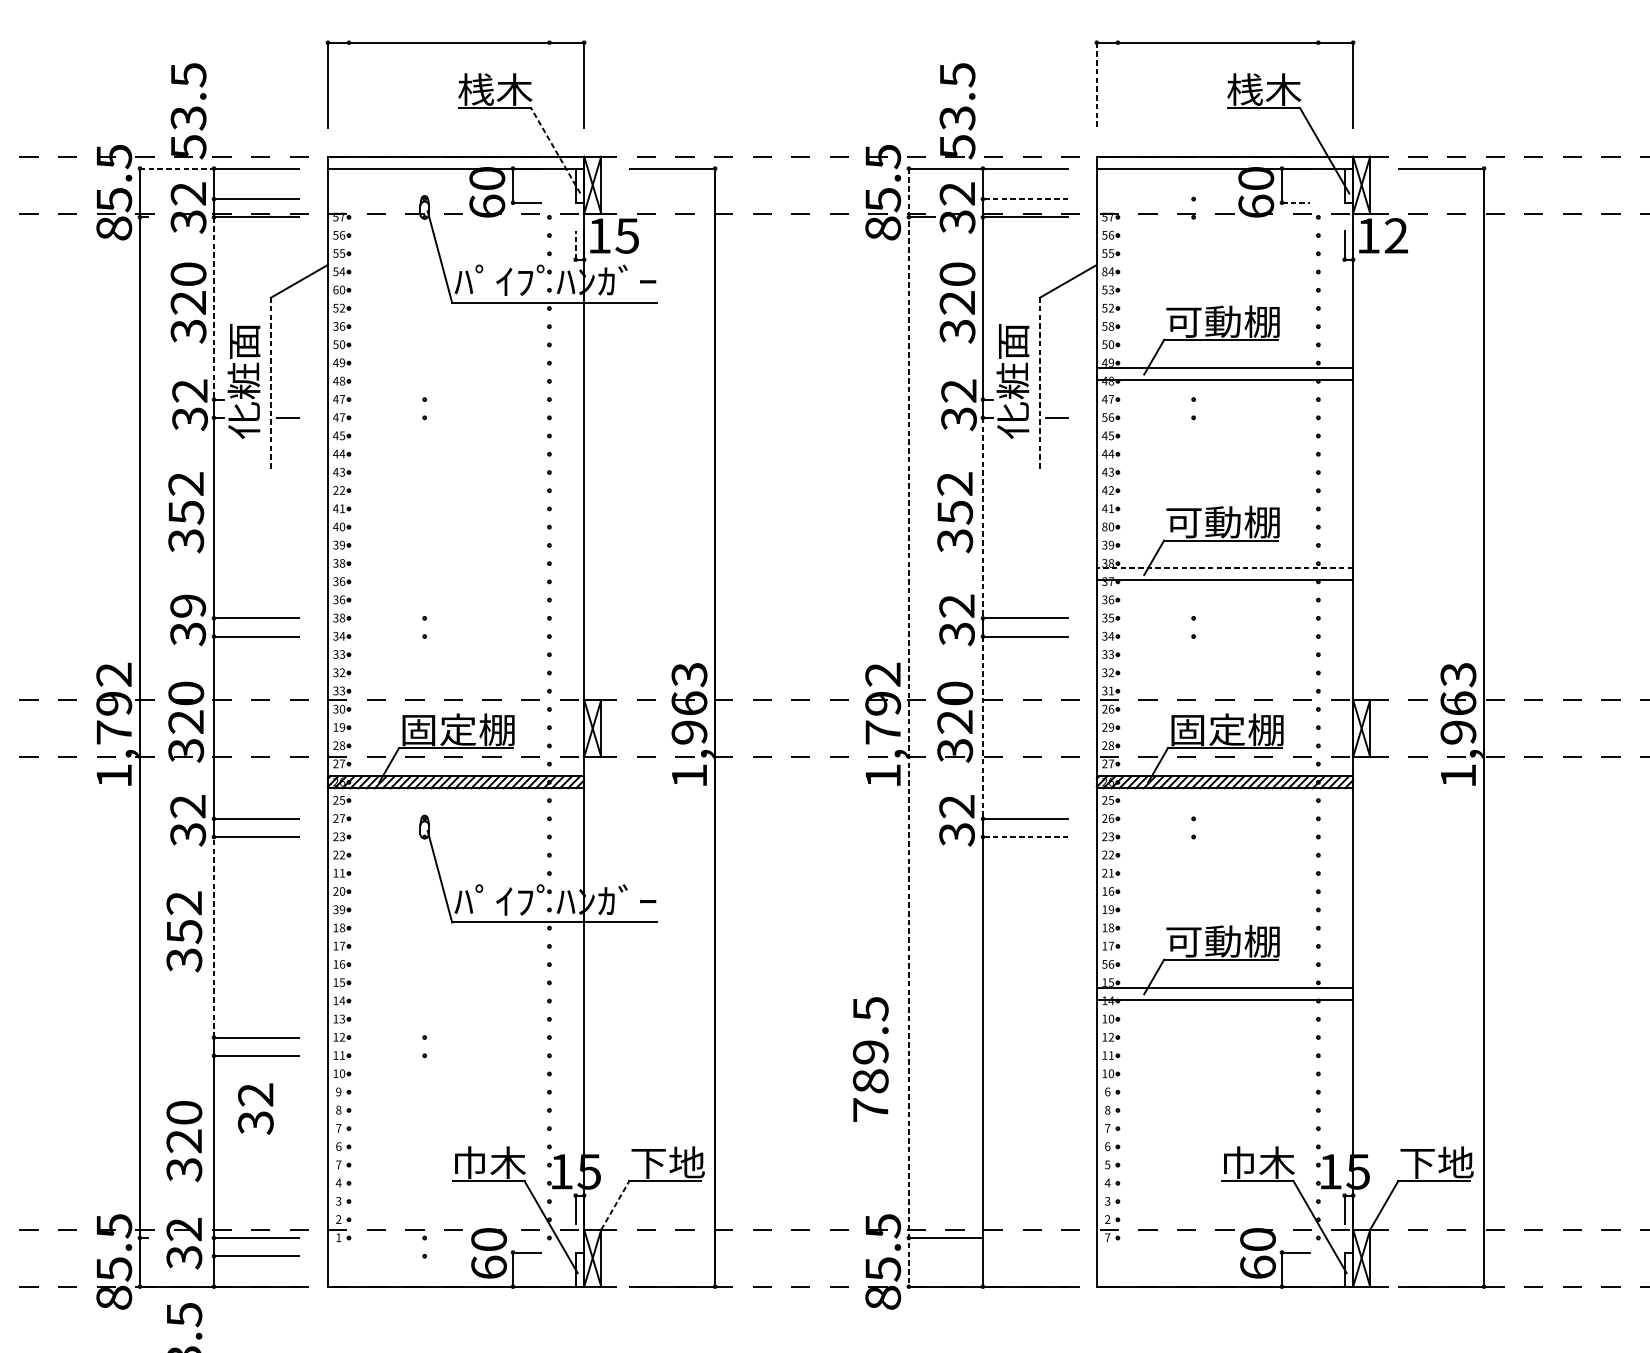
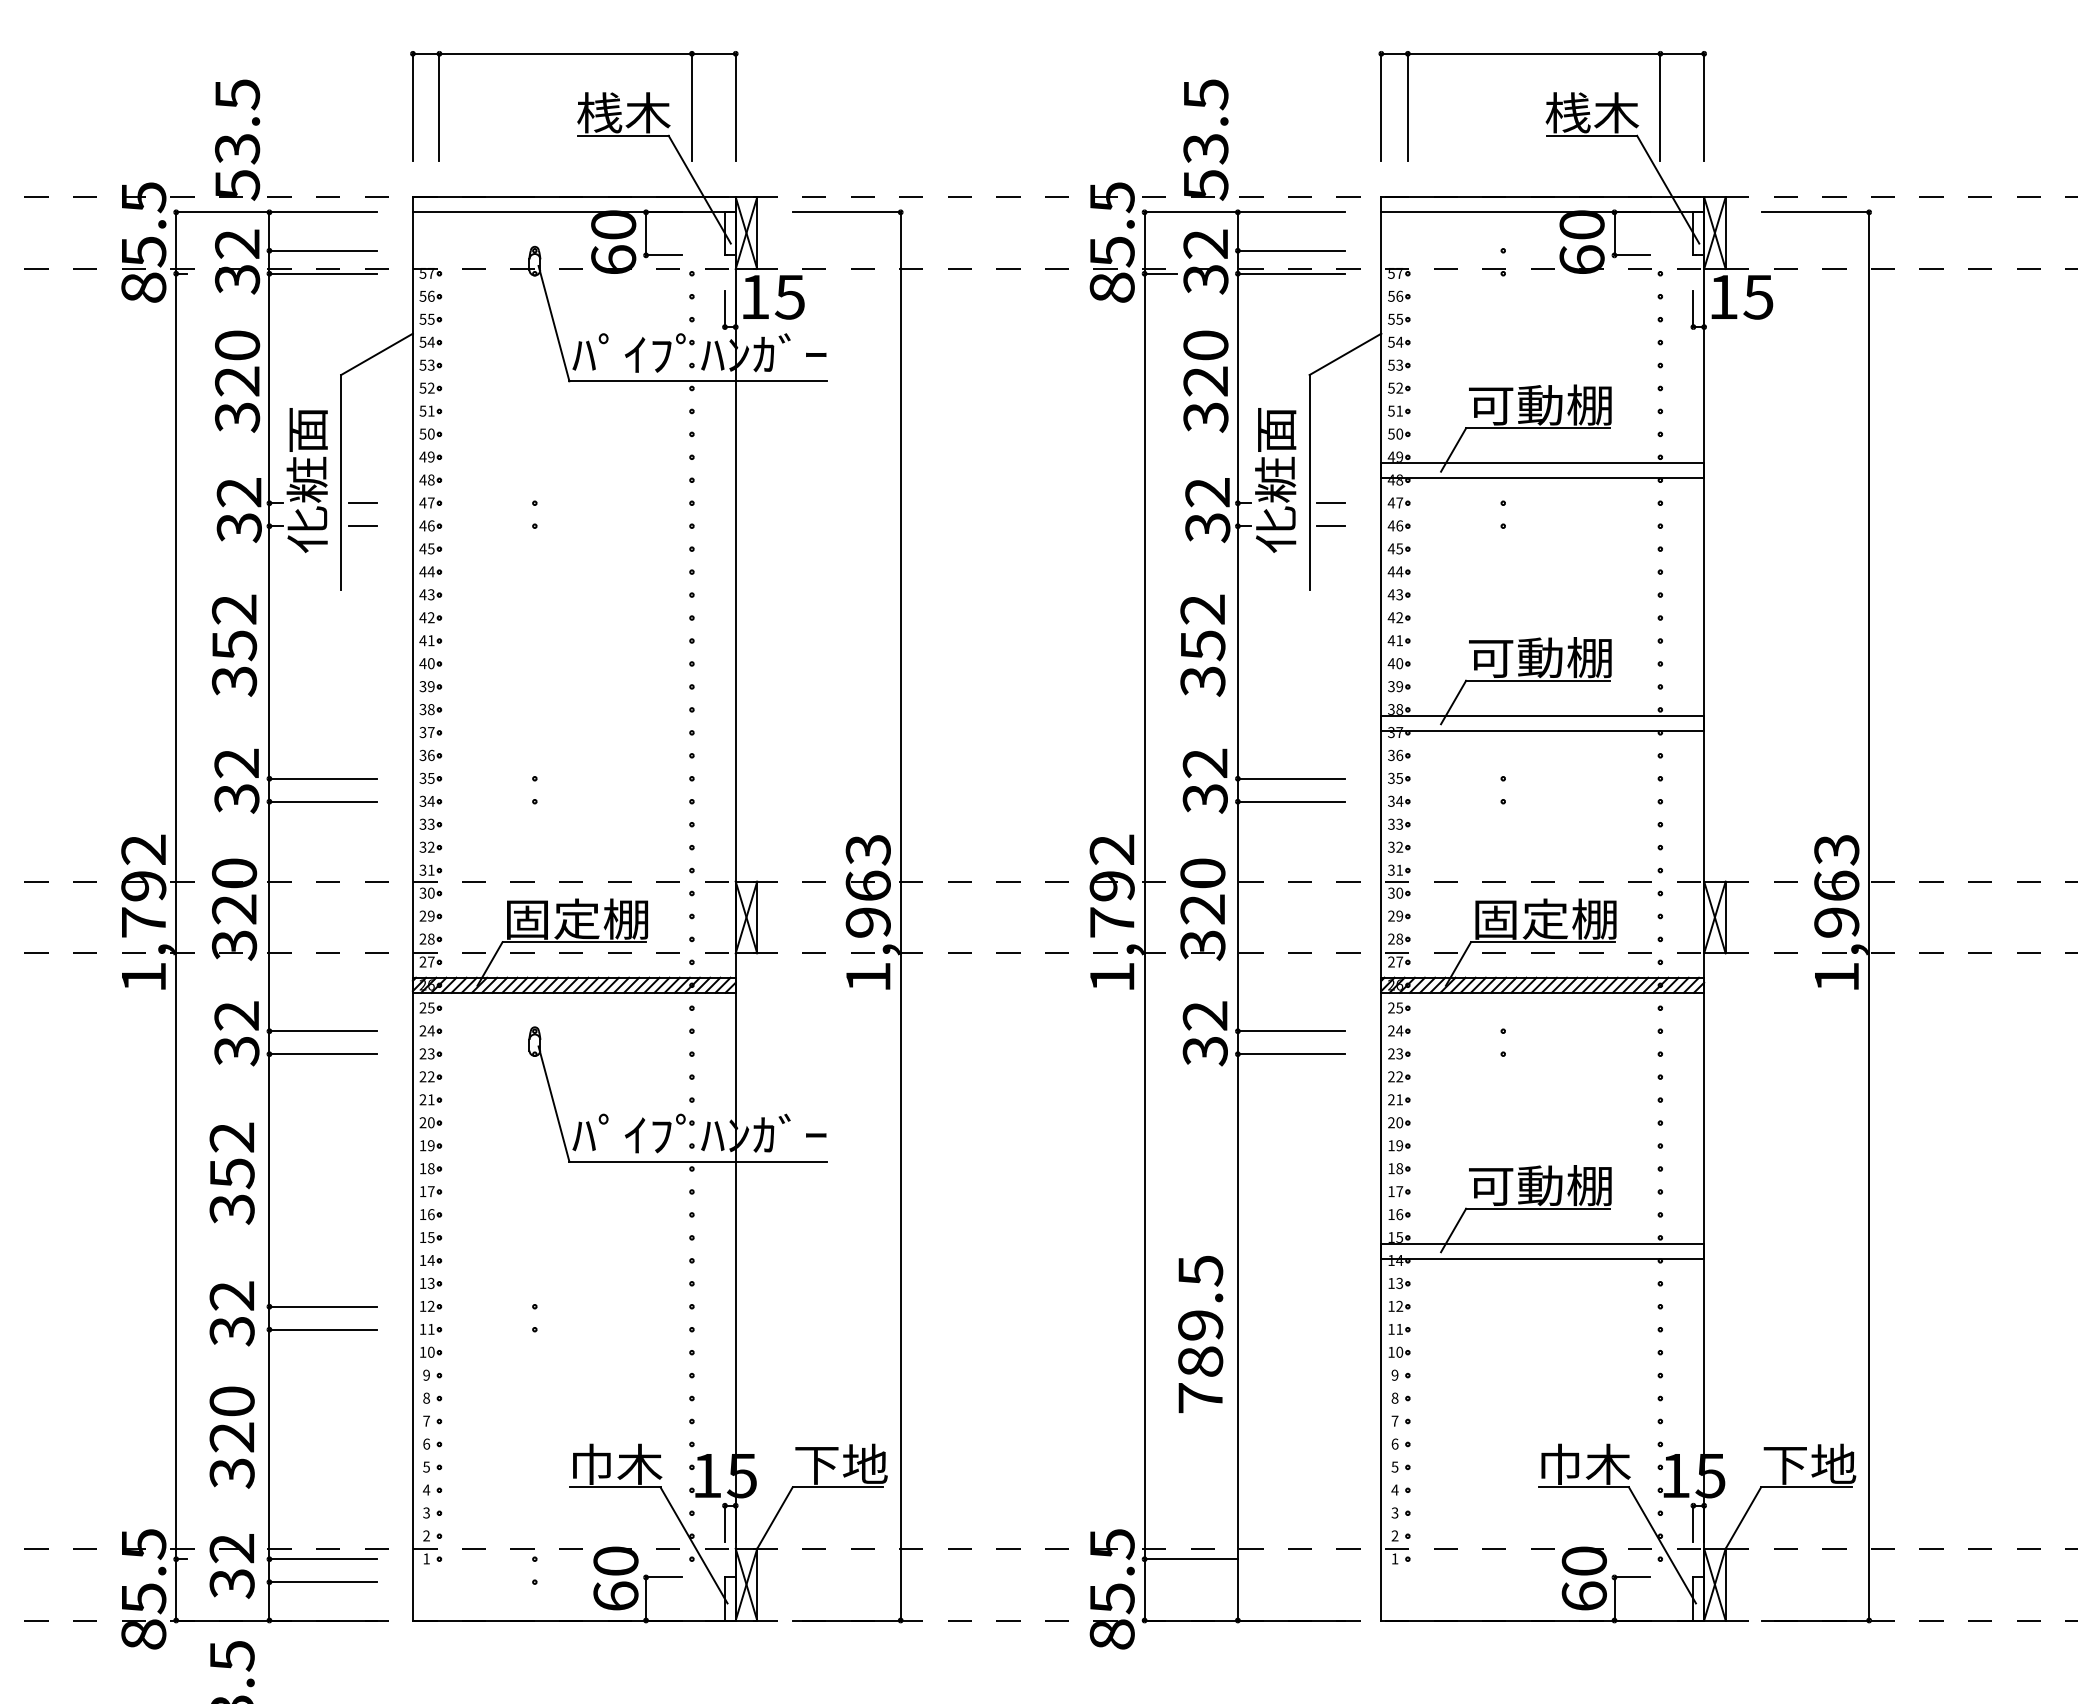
line: (348, 85) -> (439, 107), added
line: (549, 85) -> (691, 107), added
line: (1096, 85) -> (1381, 107), dashed -> solid
line: (1117, 85) -> (1407, 107), added
line: (1318, 85) -> (1660, 107), added
line: (555, 150) -> (699, 189), dashed -> solid
line: (176, 168) -> (222, 212), dashed -> solid
line: (1025, 198) -> (1291, 250), dashed -> solid
line: (1296, 202) -> (1632, 255), dashed -> solid
text: (1396, 235) -> (1758, 296), 12 -> 15
line: (575, 245) -> (724, 309), dashed -> solid
text: (1104, 271) -> (1391, 341), 84 -> 54
text: (338, 289) -> (426, 364), 60 -> 53
line: (214, 308) -> (269, 388), dashed -> solid
text: (339, 325) -> (427, 410), 36 -> 51
text: (1111, 325) -> (1399, 410), 58 -> 51
line: (271, 383) -> (341, 482), dashed -> solid
line: (1039, 383) -> (1309, 482), dashed -> solid
line: (287, 399) -> (362, 503), added
line: (1056, 399) -> (1330, 503), added
text: (342, 417) -> (431, 525), 47 -> 46
text: (1104, 417) -> (1391, 525), 56 -> 46
text: (335, 490) -> (422, 617), 22 -> 42
line: (982, 518) -> (1237, 652), dashed -> solid
text: (1104, 526) -> (1391, 663), 80 -> 40
line: (1224, 568) -> (1542, 715), dashed -> solid
text: (342, 581) -> (431, 732), 36 -> 37
text: (187, 606) -> (236, 763), 39 -> 32
text: (341, 617) -> (430, 777), 38 -> 35
text: (341, 690) -> (430, 869), 33 -> 31
text: (1108, 708) -> (1395, 892), 26 -> 30
text: (335, 726) -> (422, 915), 19 -> 29
line: (908, 727) -> (1144, 916), dashed -> solid
line: (982, 727) -> (1237, 916), dashed -> solid
text: (341, 818) -> (430, 1030), 27 -> 24
text: (1111, 818) -> (1399, 1030), 26 -> 24
line: (1025, 837) -> (1291, 1054), dashed -> solid
text: (335, 873) -> (422, 1099), 11 -> 21
text: (1108, 891) -> (1395, 1122), 16 -> 20
text: (335, 909) -> (422, 1145), 39 -> 19
line: (214, 936) -> (269, 1179), dashed -> solid
text: (1104, 964) -> (1391, 1214), 56 -> 16
text: (1111, 1019) -> (1399, 1283), 10 -> 13
text: (870, 1059) -> (1200, 1334), moved
text: (1107, 1091) -> (1394, 1374), 6 -> 9
text: (255, 1108) -> (231, 1313), moved
text: (338, 1164) -> (426, 1466), 7 -> 5
line: (615, 1204) -> (775, 1517), dashed -> solid
text: (1107, 1237) -> (1394, 1558), 7 -> 1

